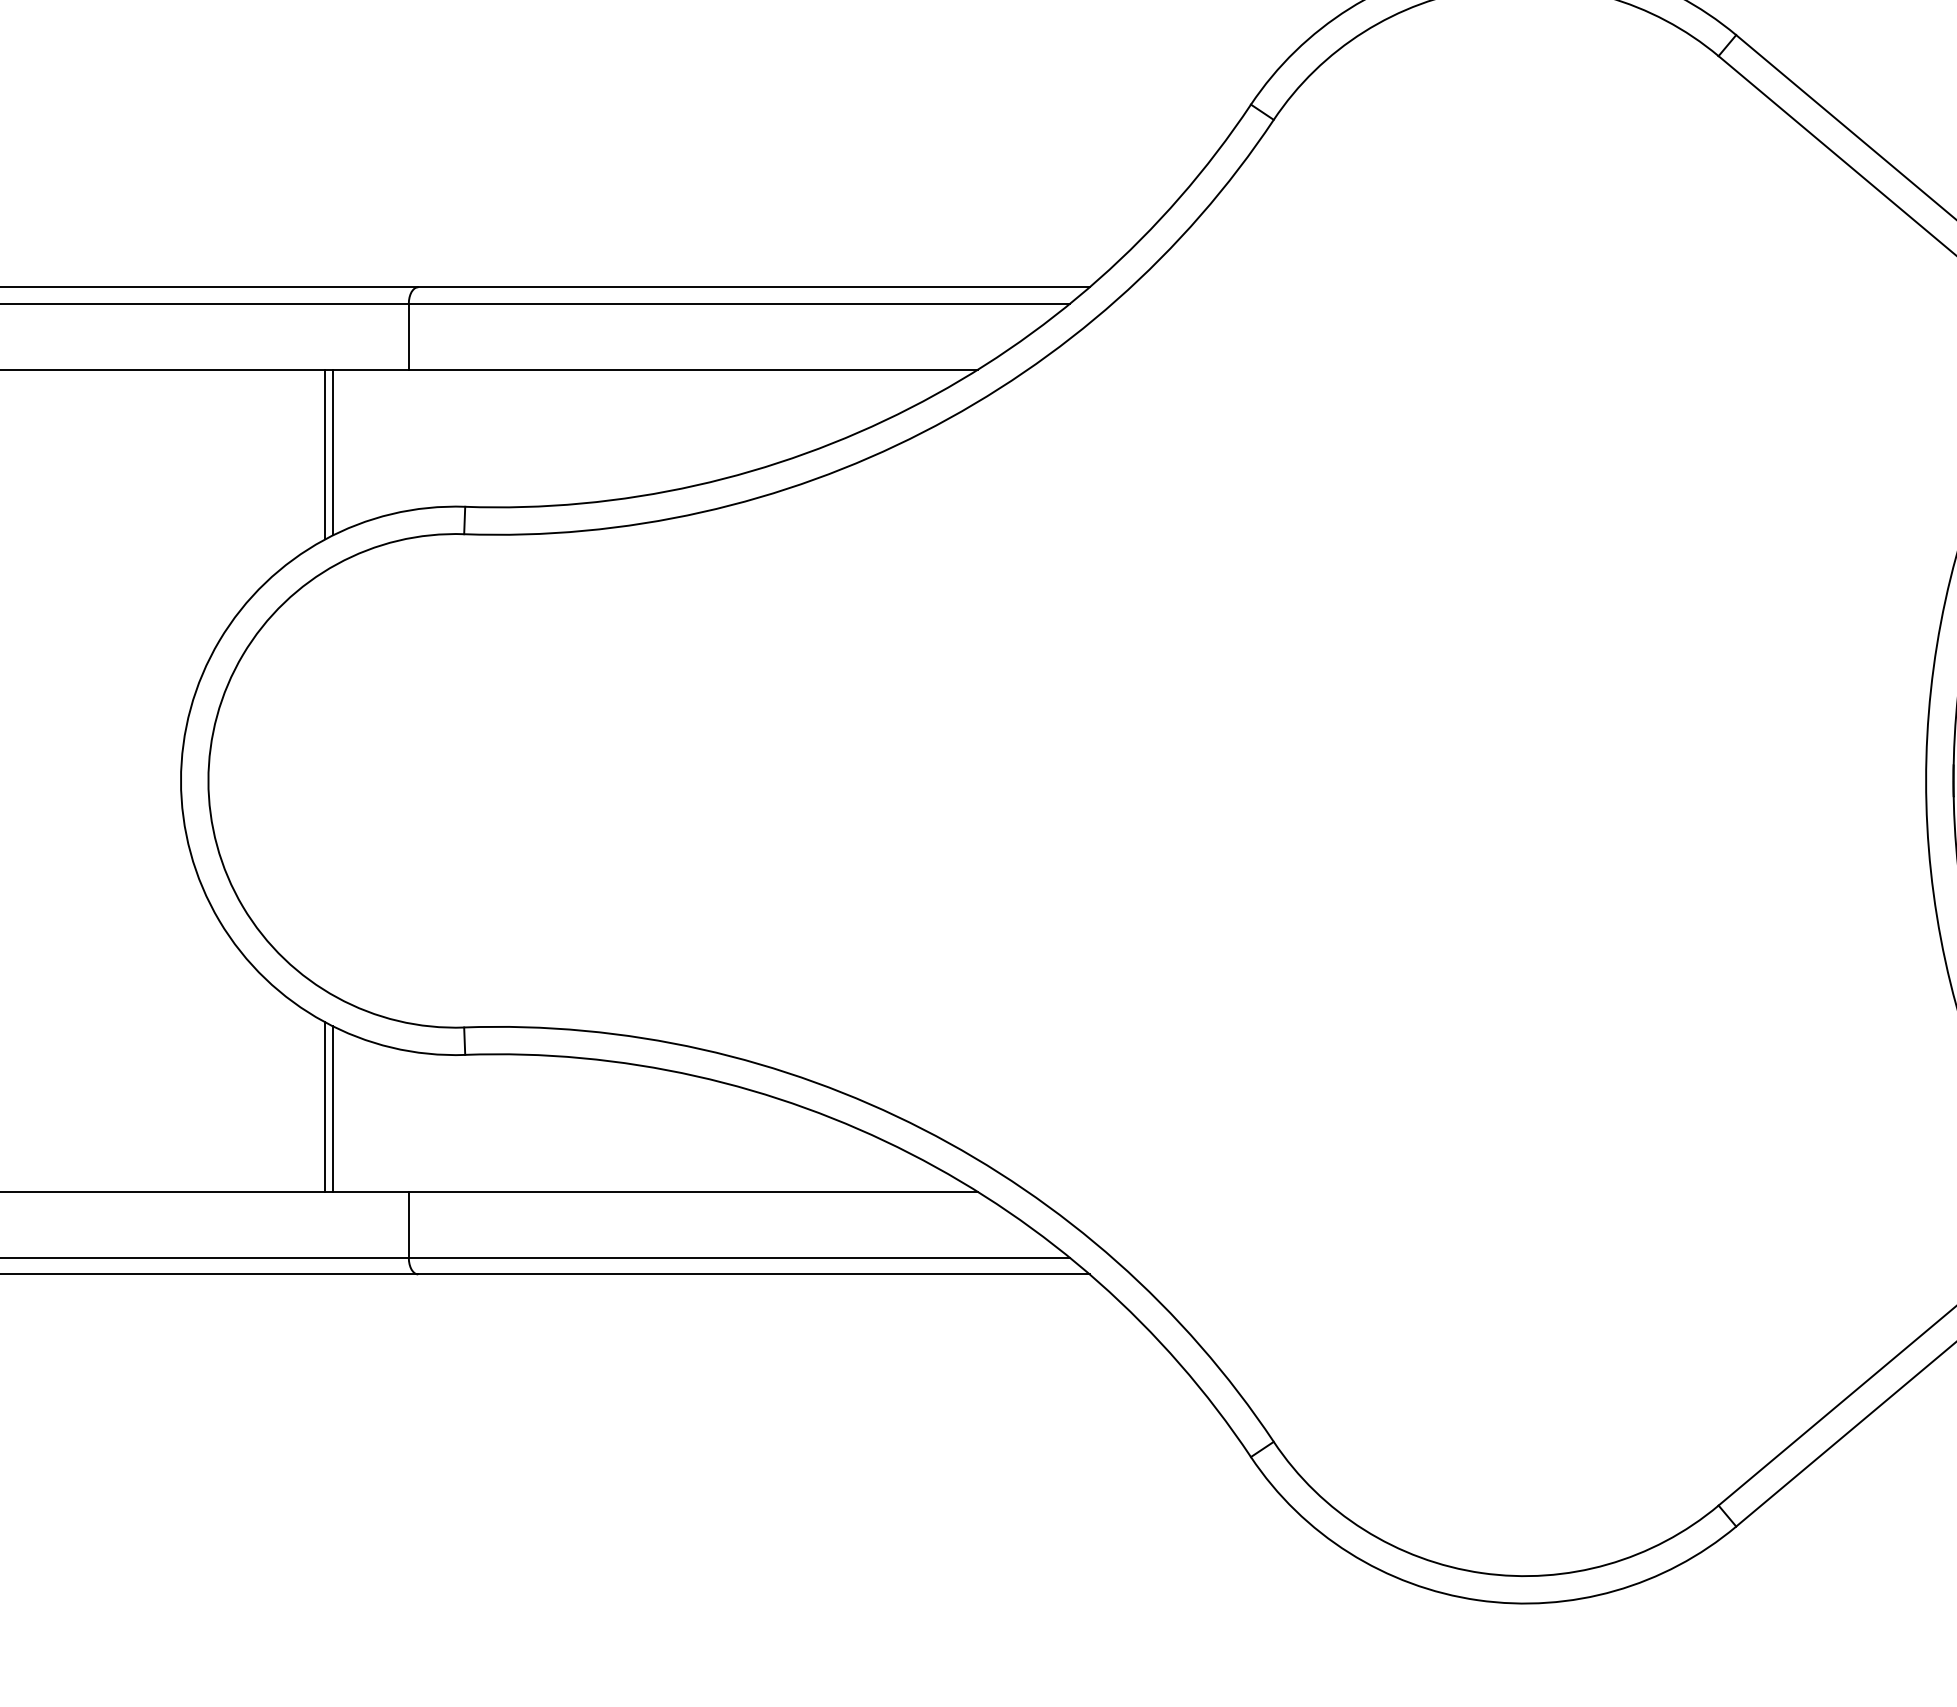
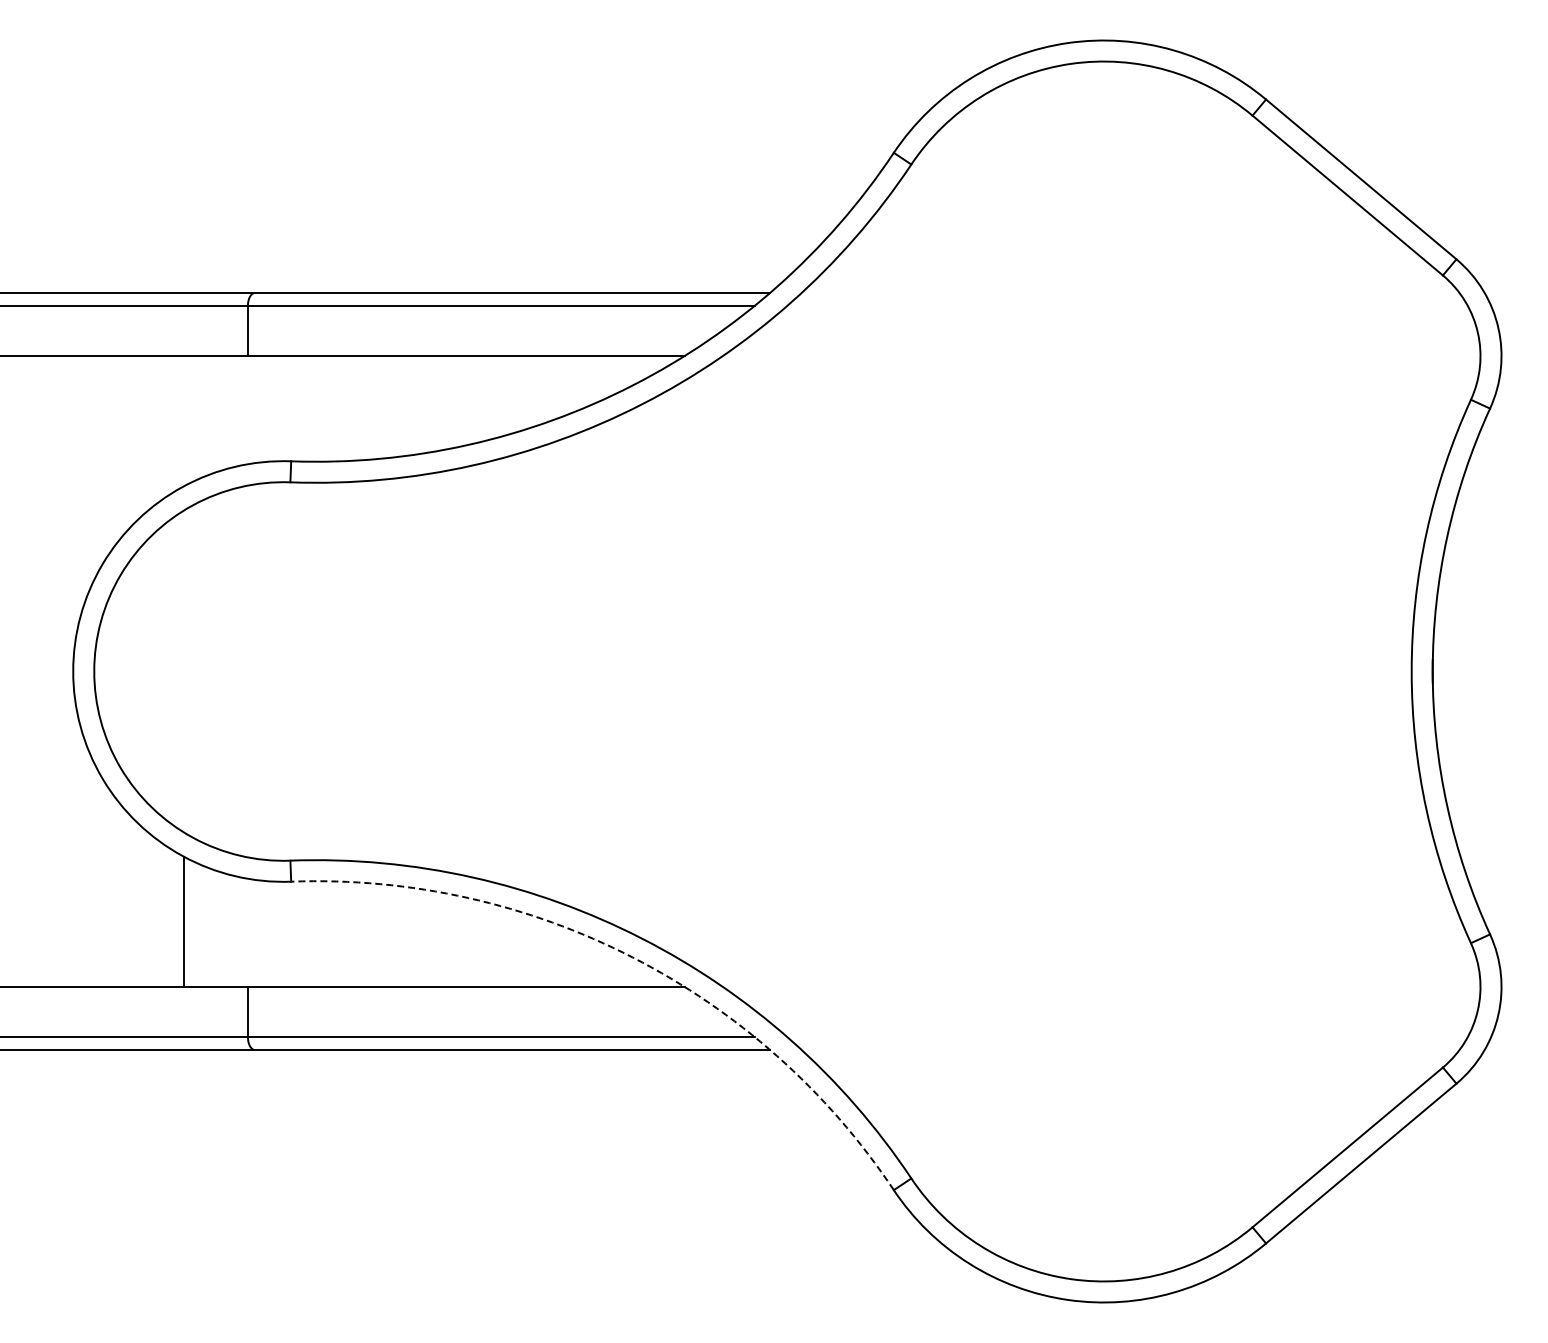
line: (332, 452) -> (189, 419), removed
line: (324, 454) -> (183, 421), removed
line: (332, 1109) -> (189, 923), removed
arc: (910, 1153) -> (632, 957), solid -> dashed

